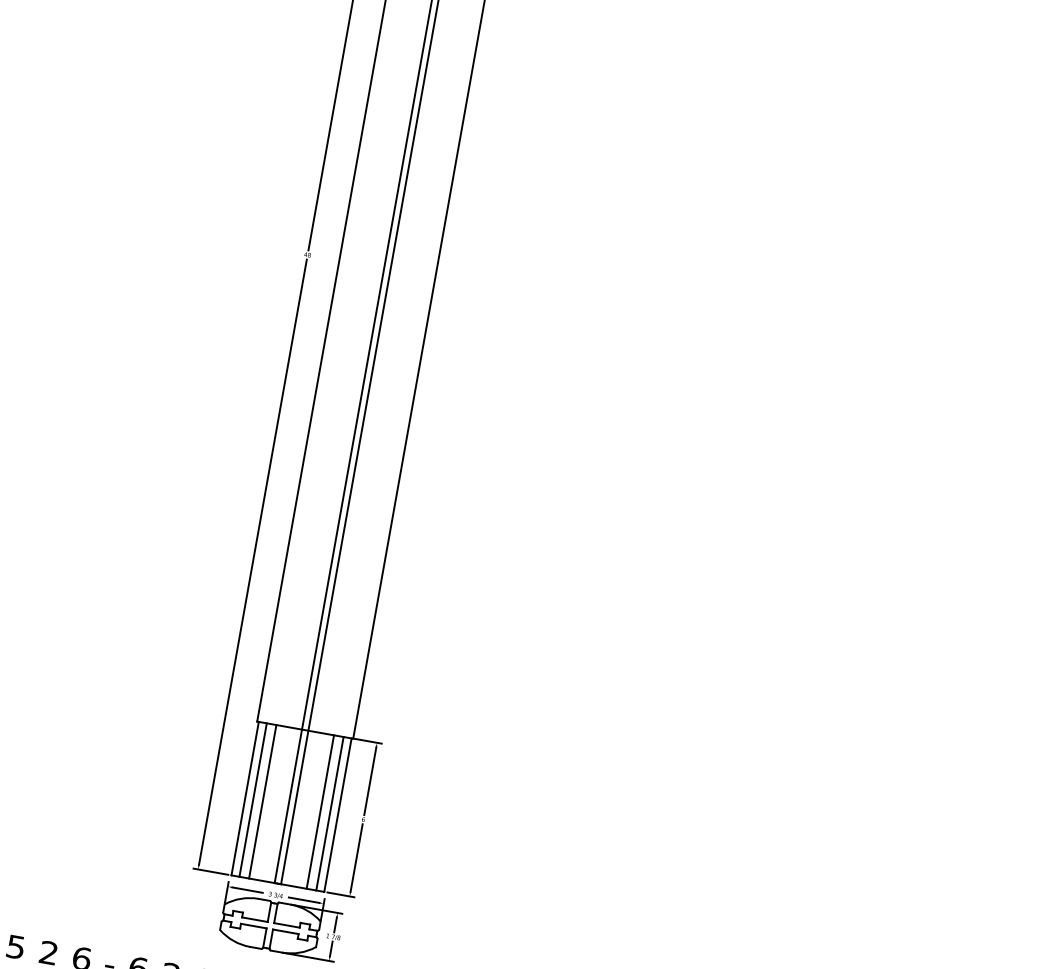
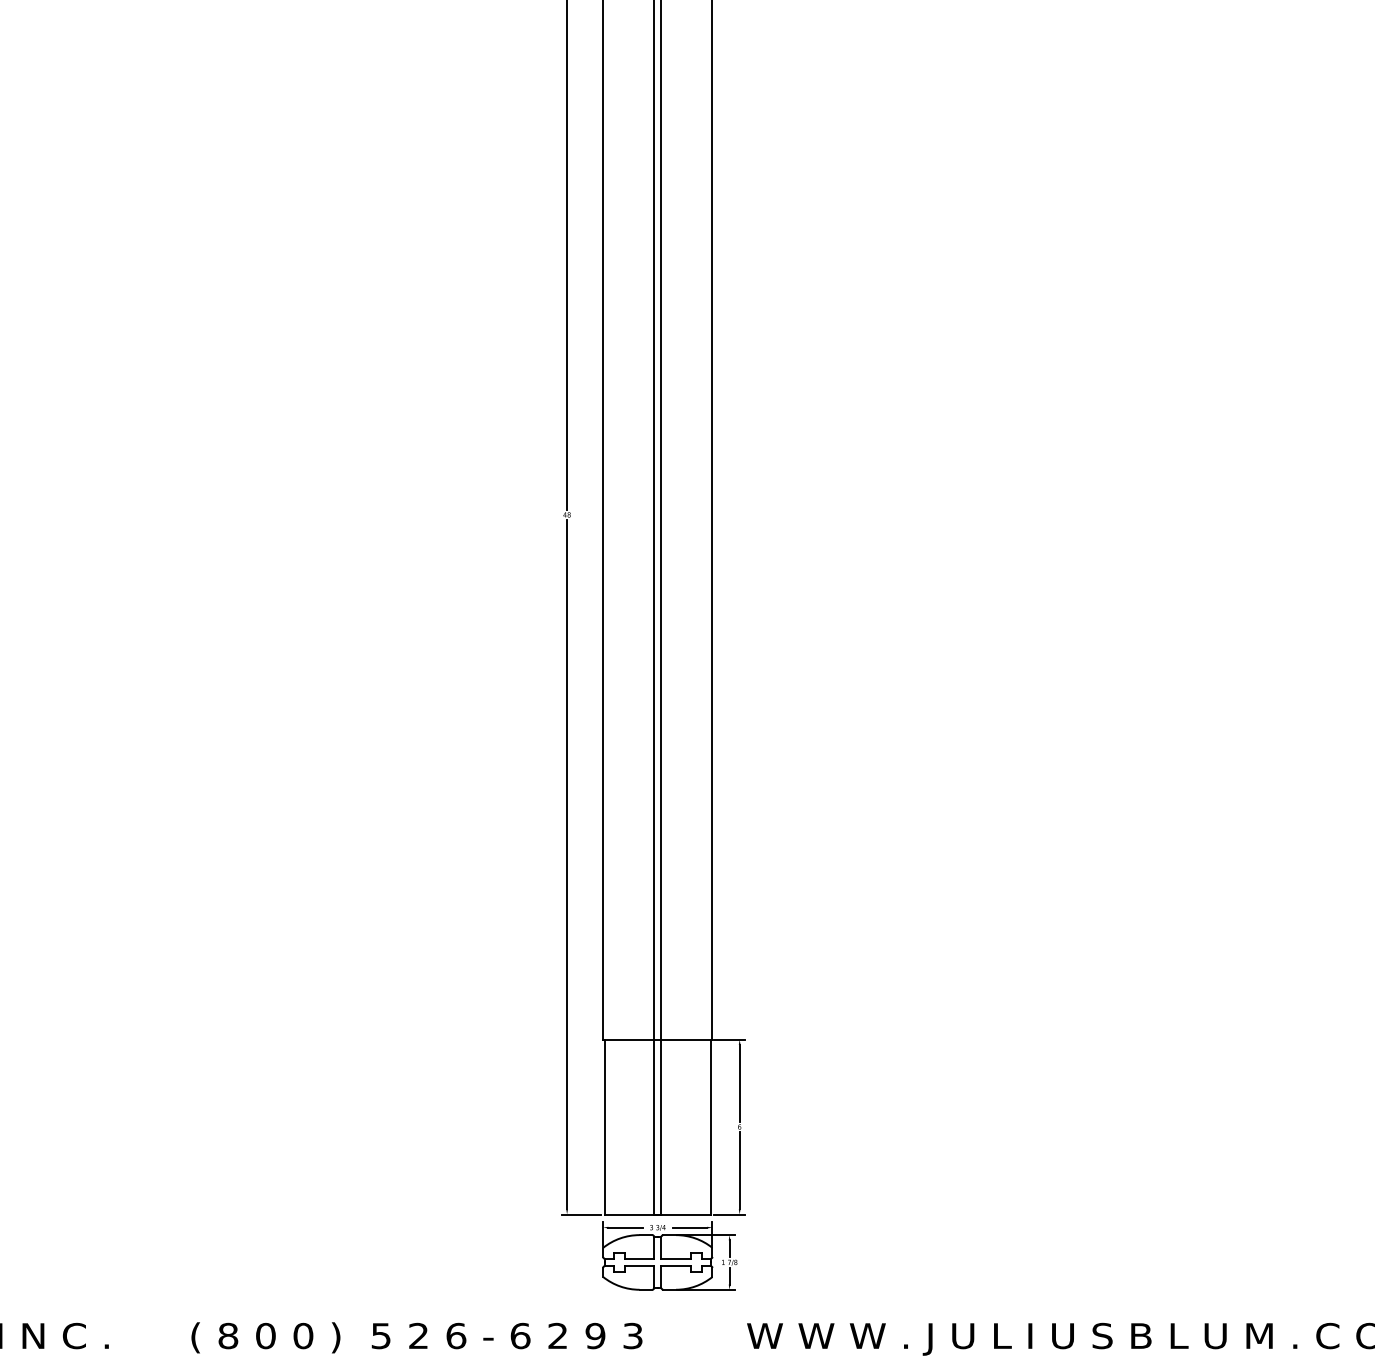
line: (253, 799) -> (614, 1126), removed
line: (263, 801) -> (625, 1126), removed
line: (320, 811) -> (690, 1126), removed
line: (330, 813) -> (701, 1126), removed

